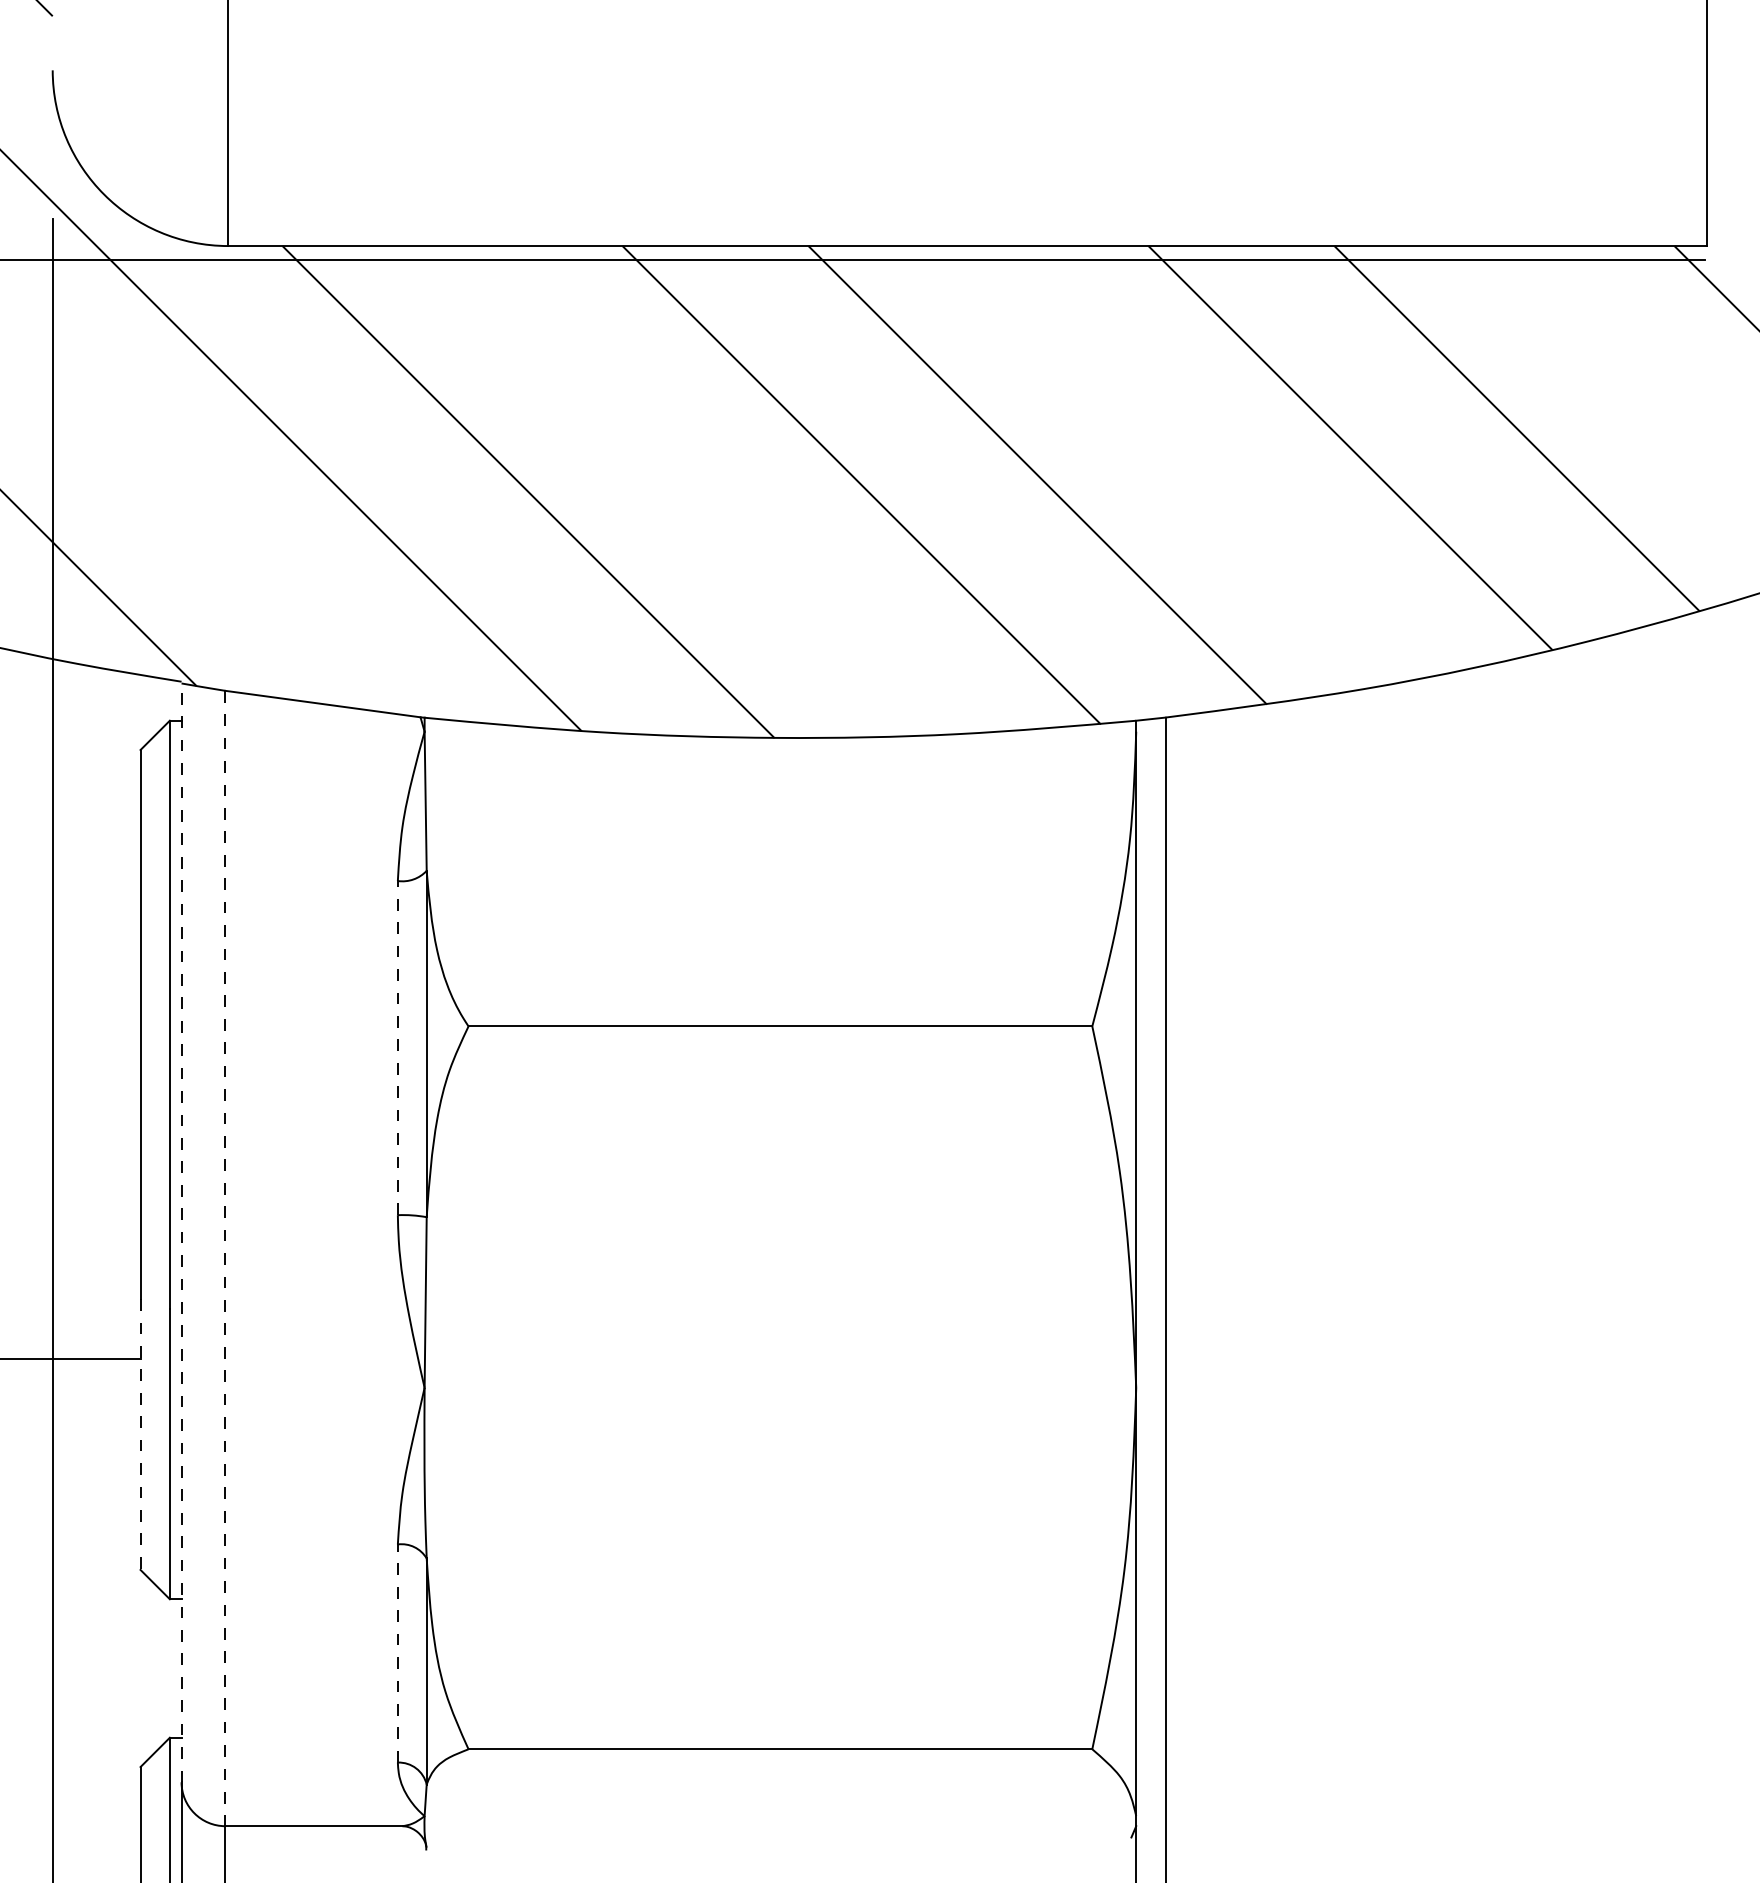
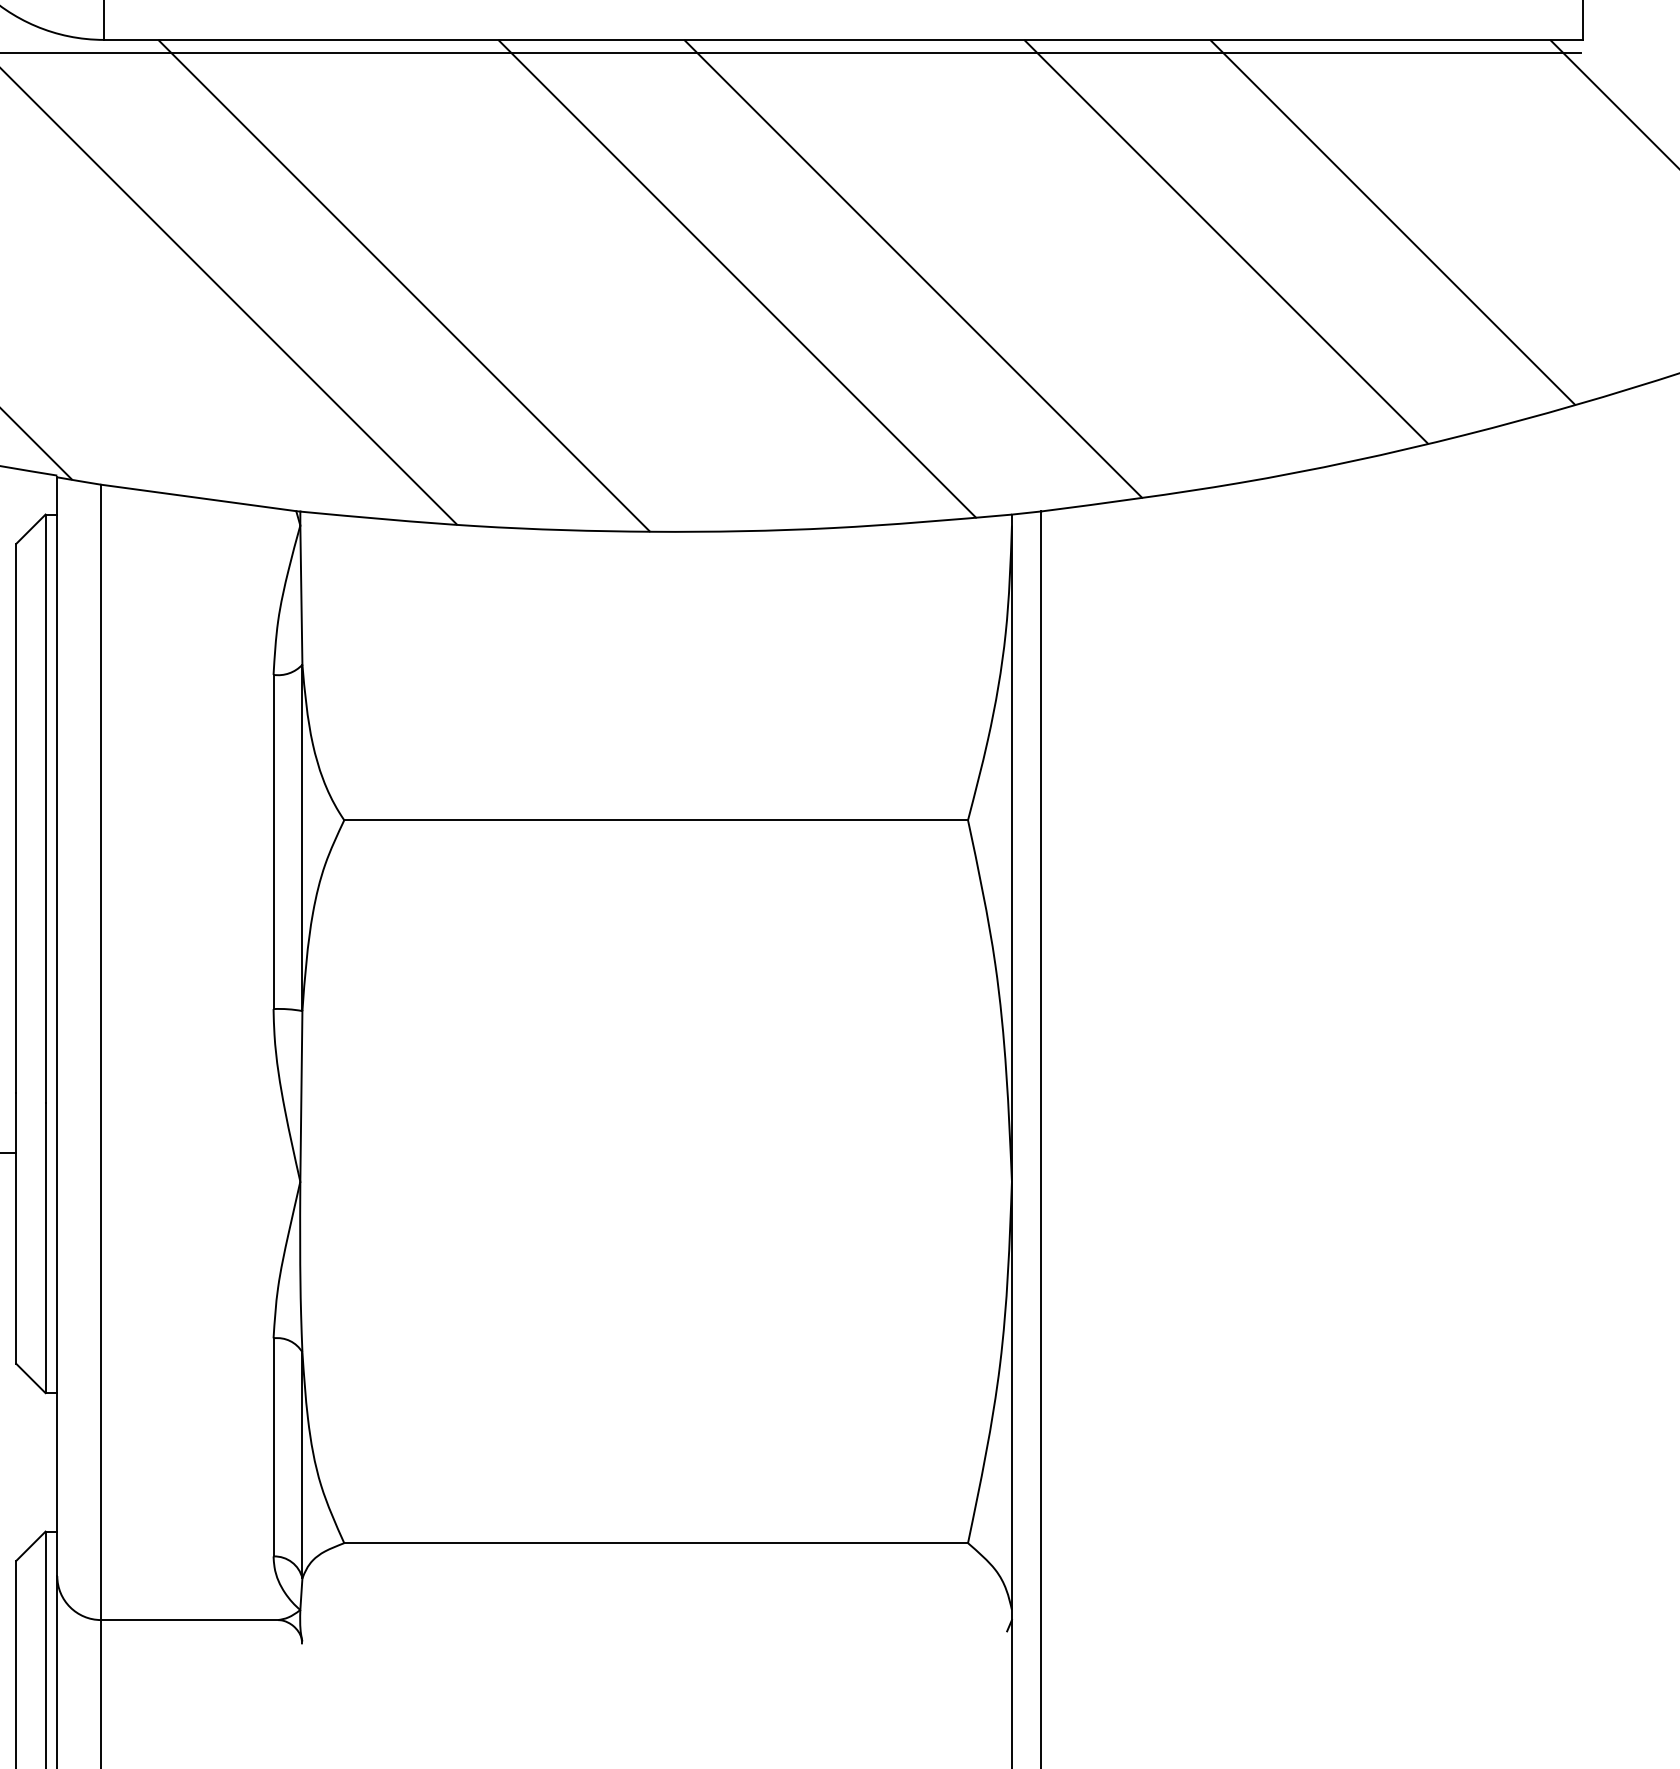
line: (397, 1047) -> (273, 841), dashed -> solid
line: (181, 1232) -> (57, 1026), dashed -> solid
line: (225, 1258) -> (101, 1052), dashed -> solid
line: (140, 1435) -> (16, 1229), dashed -> solid
line: (397, 1653) -> (273, 1447), dashed -> solid

